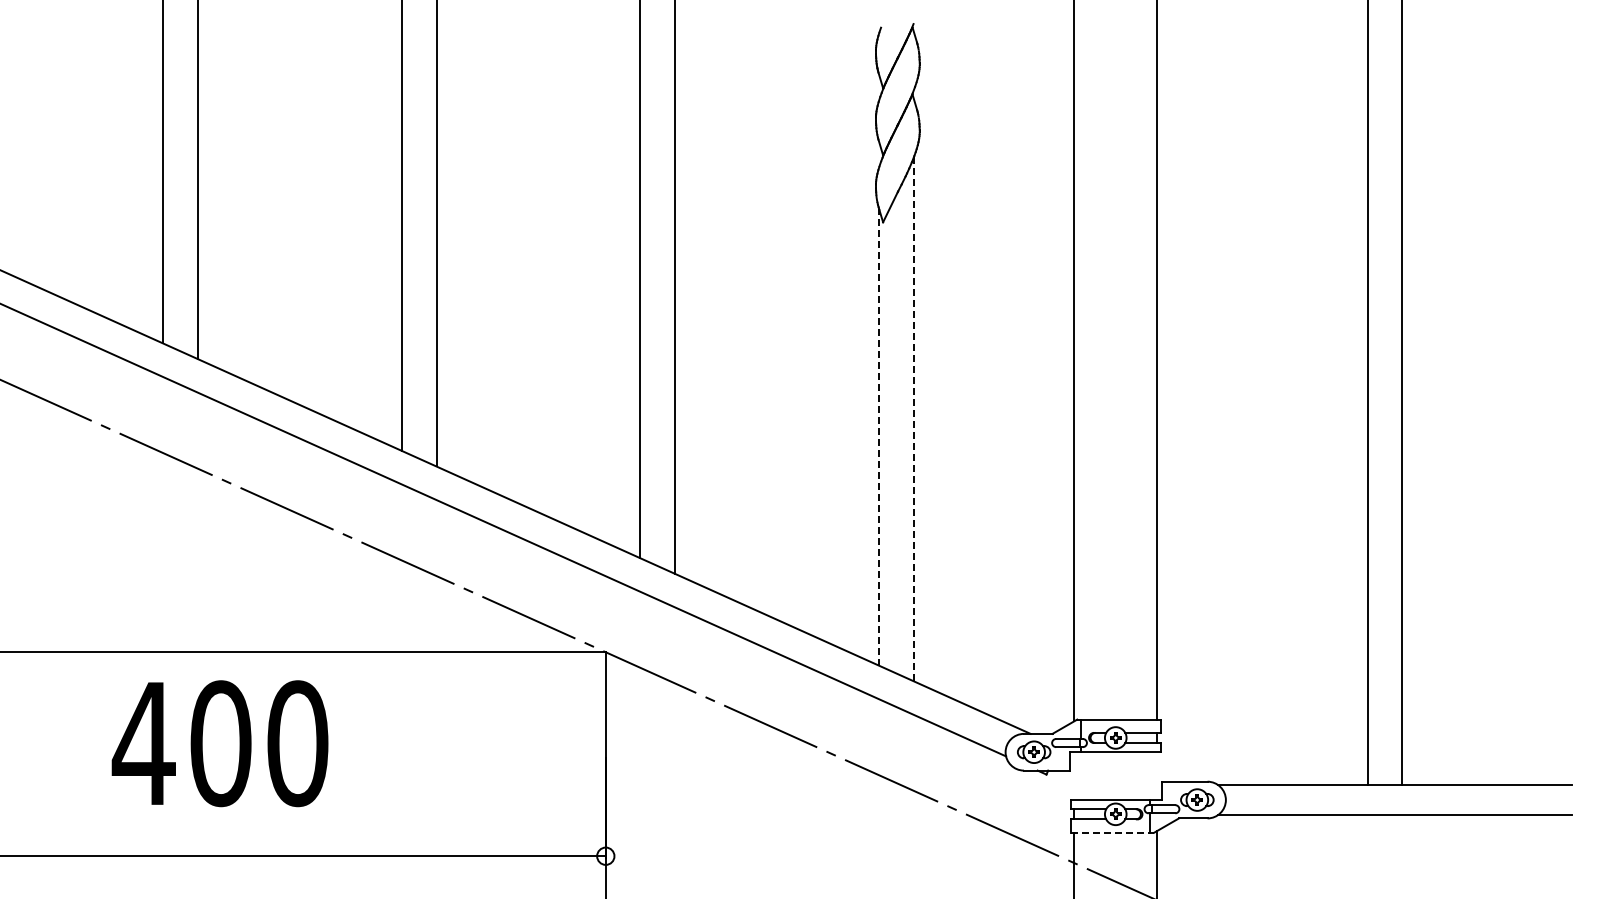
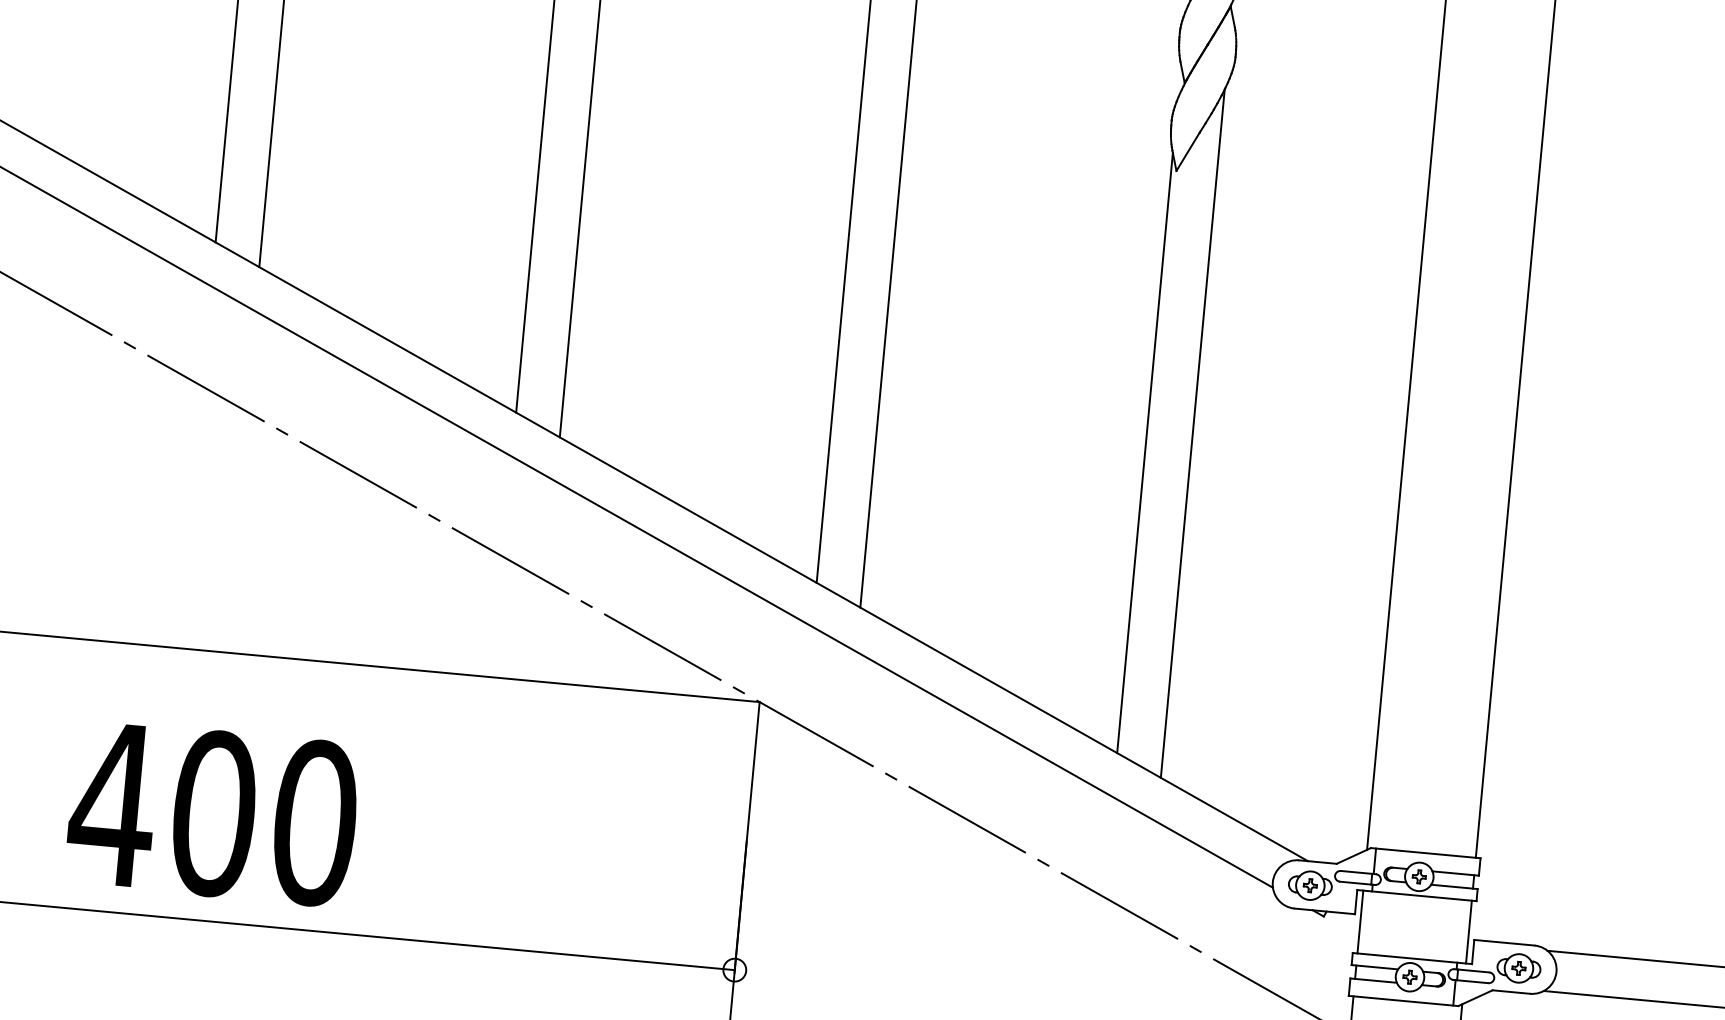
line: (913, 419) -> (1192, 433), dashed -> solid
line: (879, 436) -> (1145, 451), dashed -> solid
text: (219, 743) -> (212, 813), moved
line: (1074, 776) -> (1360, 922), added
line: (1157, 776) -> (1469, 932), added
line: (1112, 832) -> (1403, 1000), dashed -> solid

